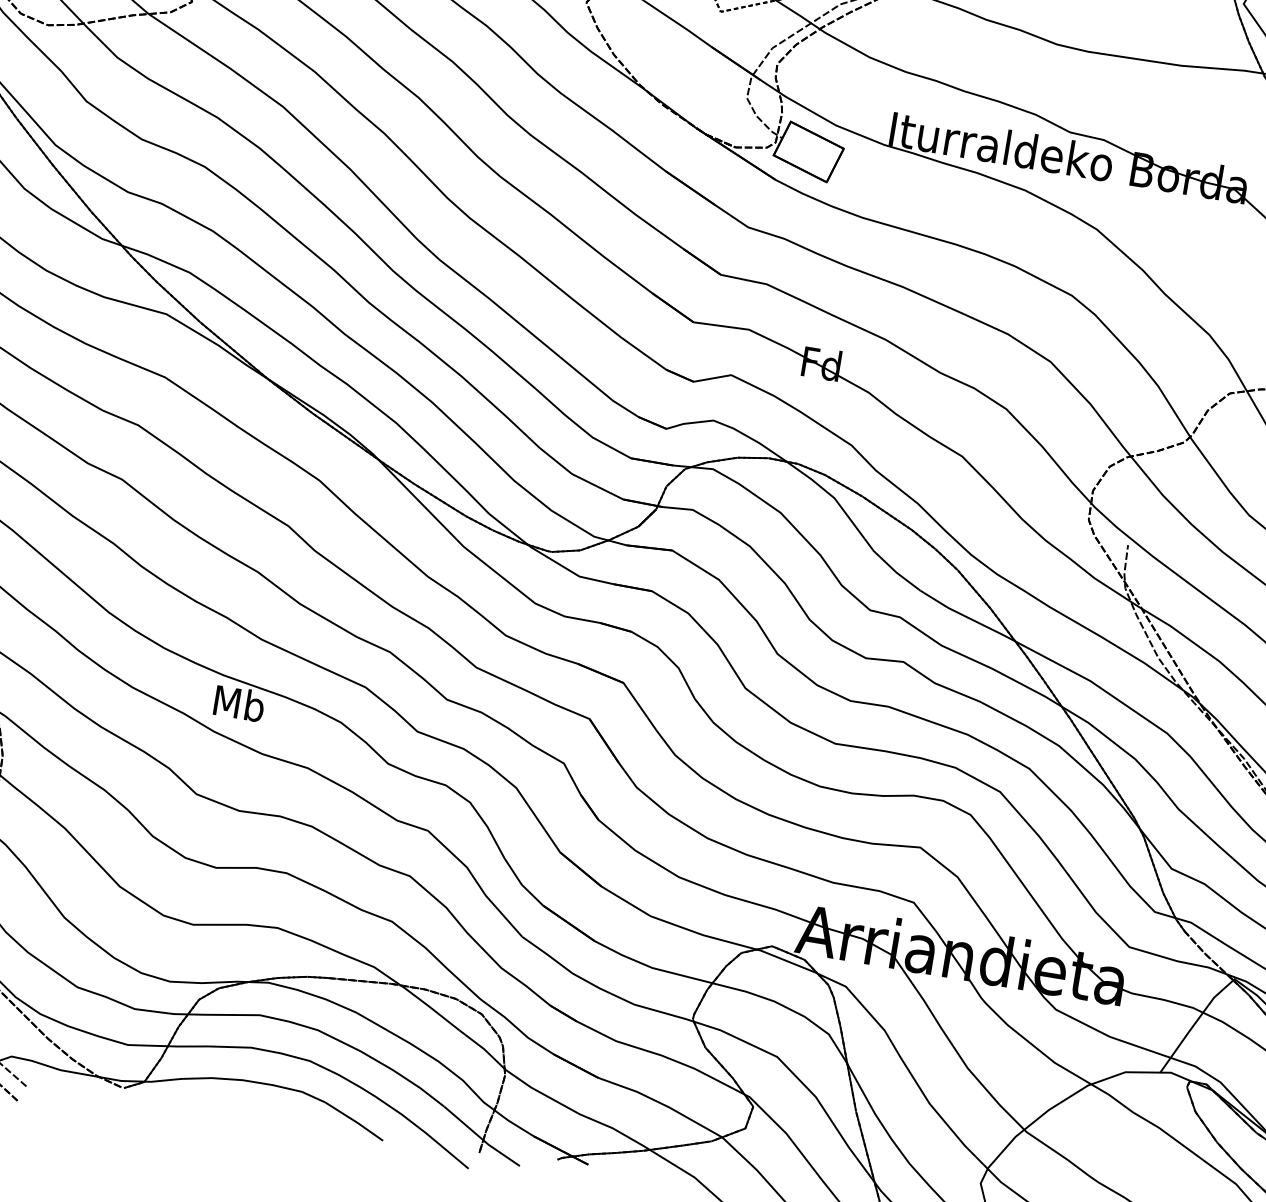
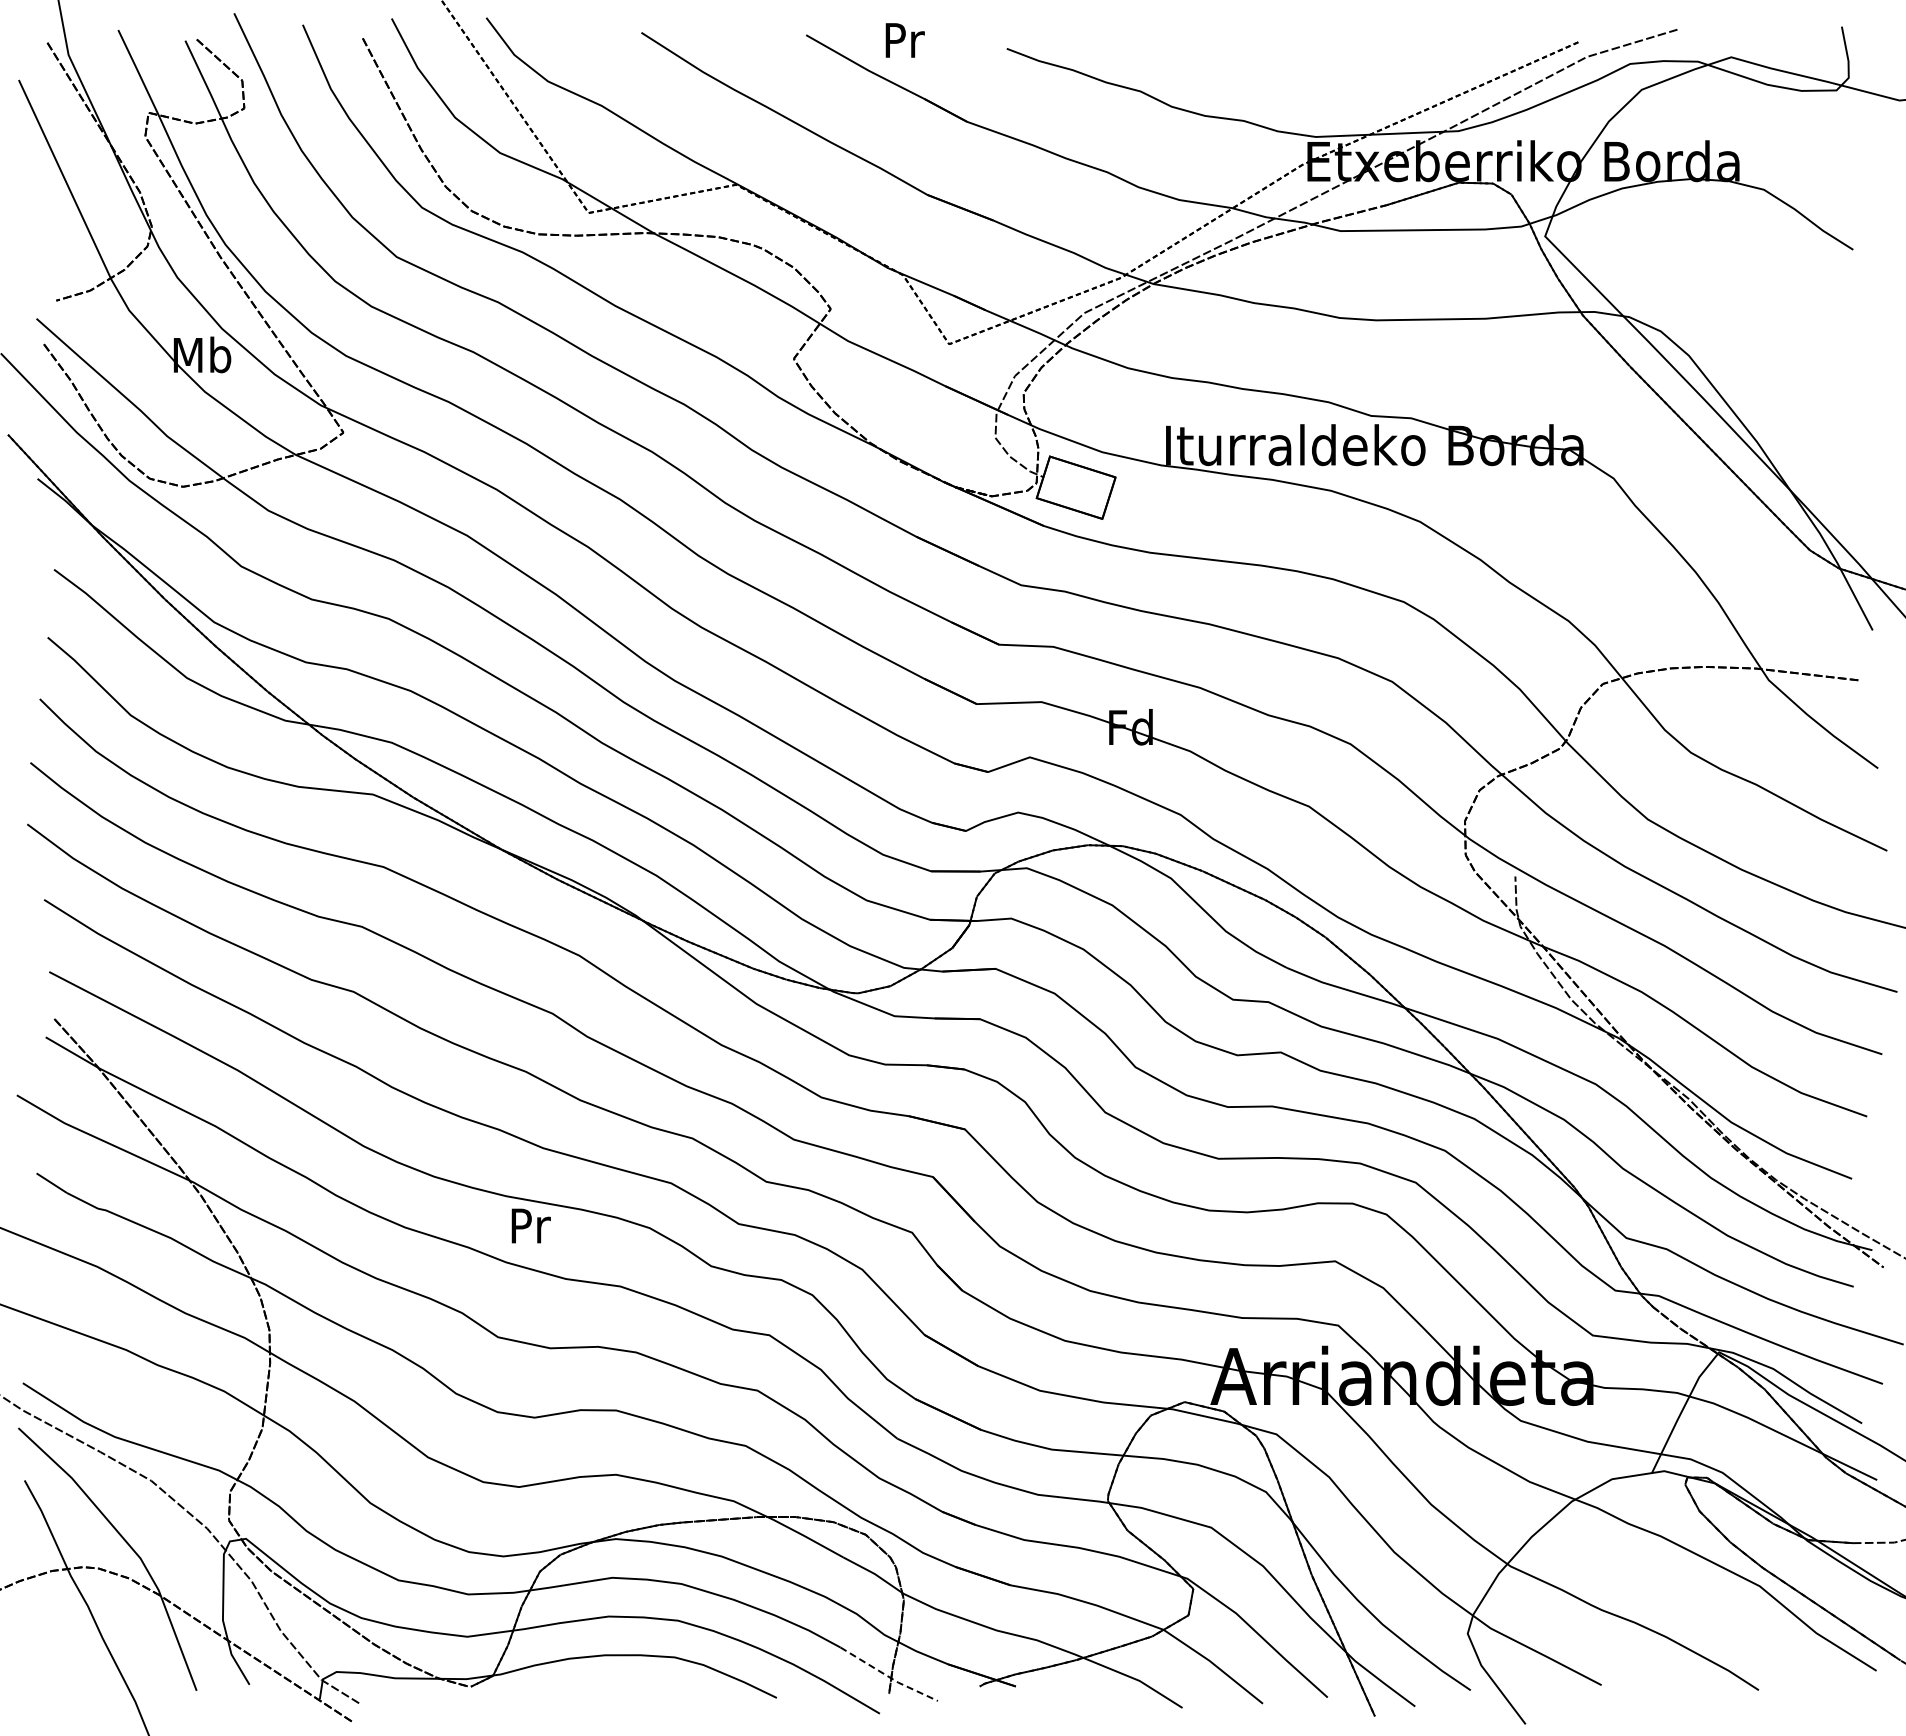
text: (238, 703) -> (529, 1225), Mb -> Pr
line: (481, 1138) -> (888, 1676), solid -> dashed

